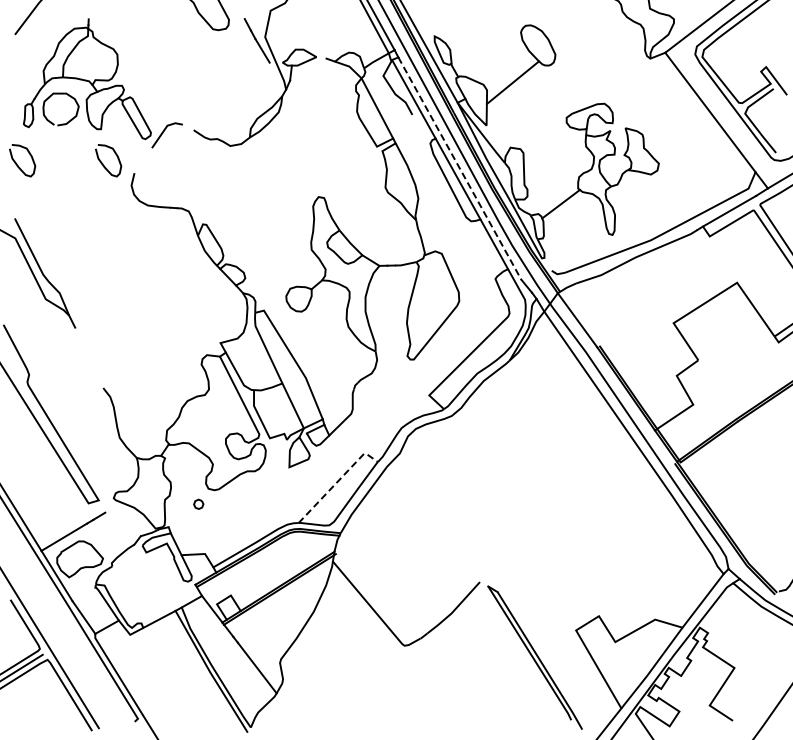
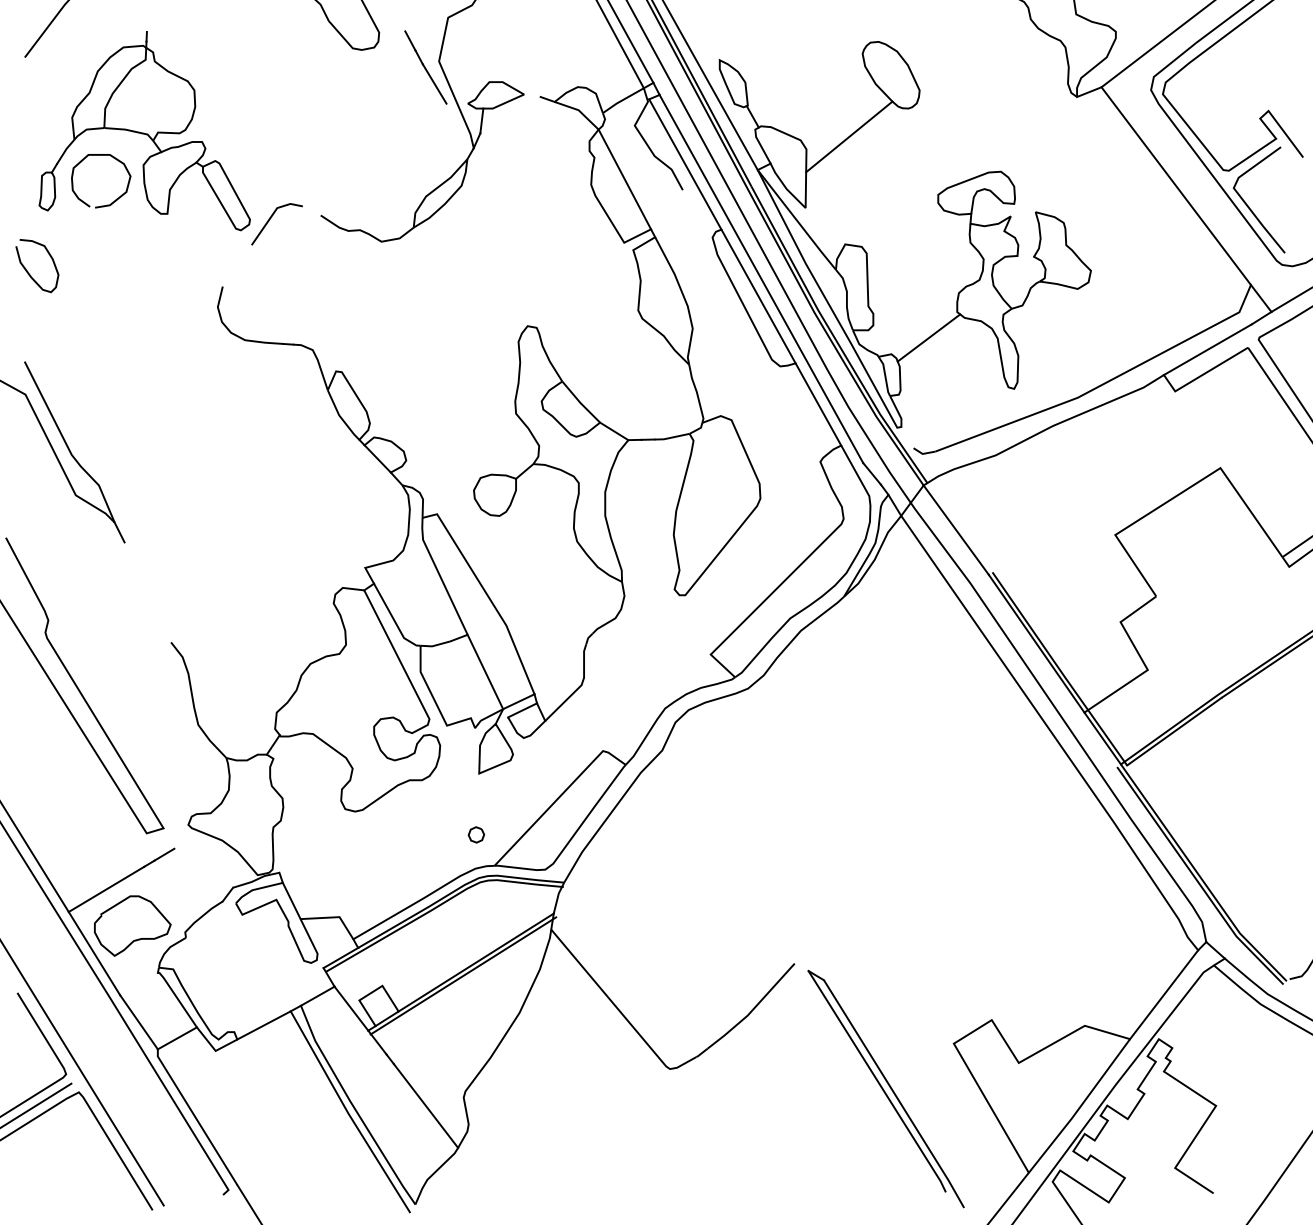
curve: (103, 163) -> (171, 270), removed
line: (460, 169) -> (762, 280), dashed -> solid
line: (338, 481) -> (560, 797), dashed -> solid
part: (198, 503) -> (476, 833), moved

